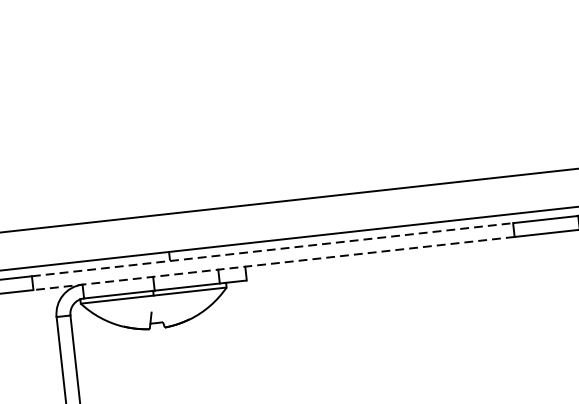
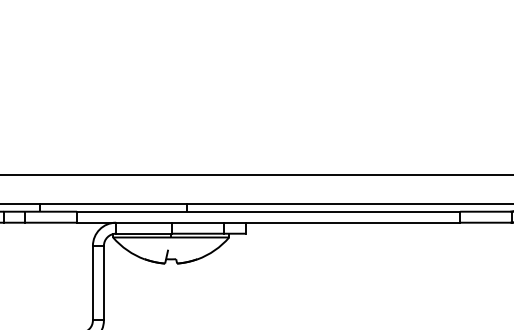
line: (272, 249) -> (268, 211), dashed -> solid
line: (273, 263) -> (268, 222), dashed -> solid

